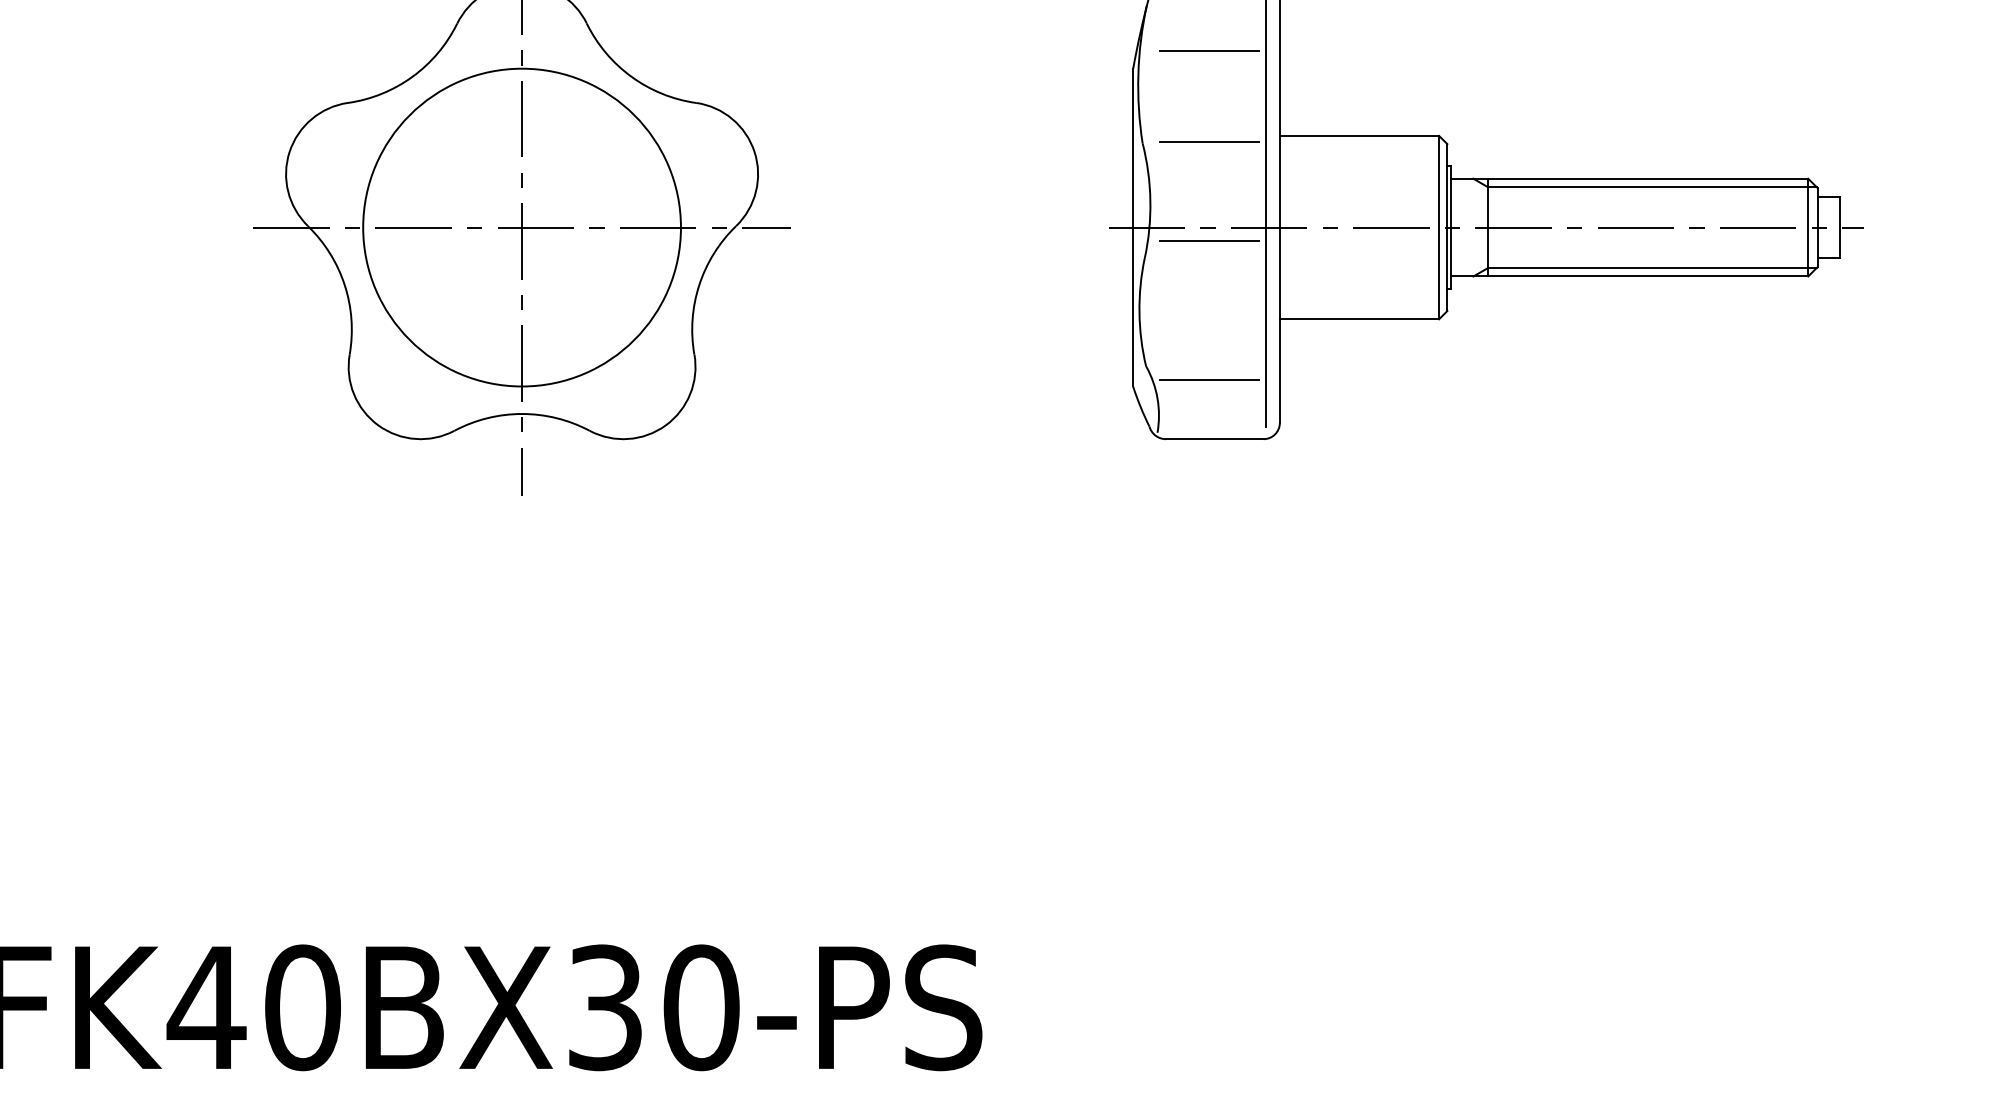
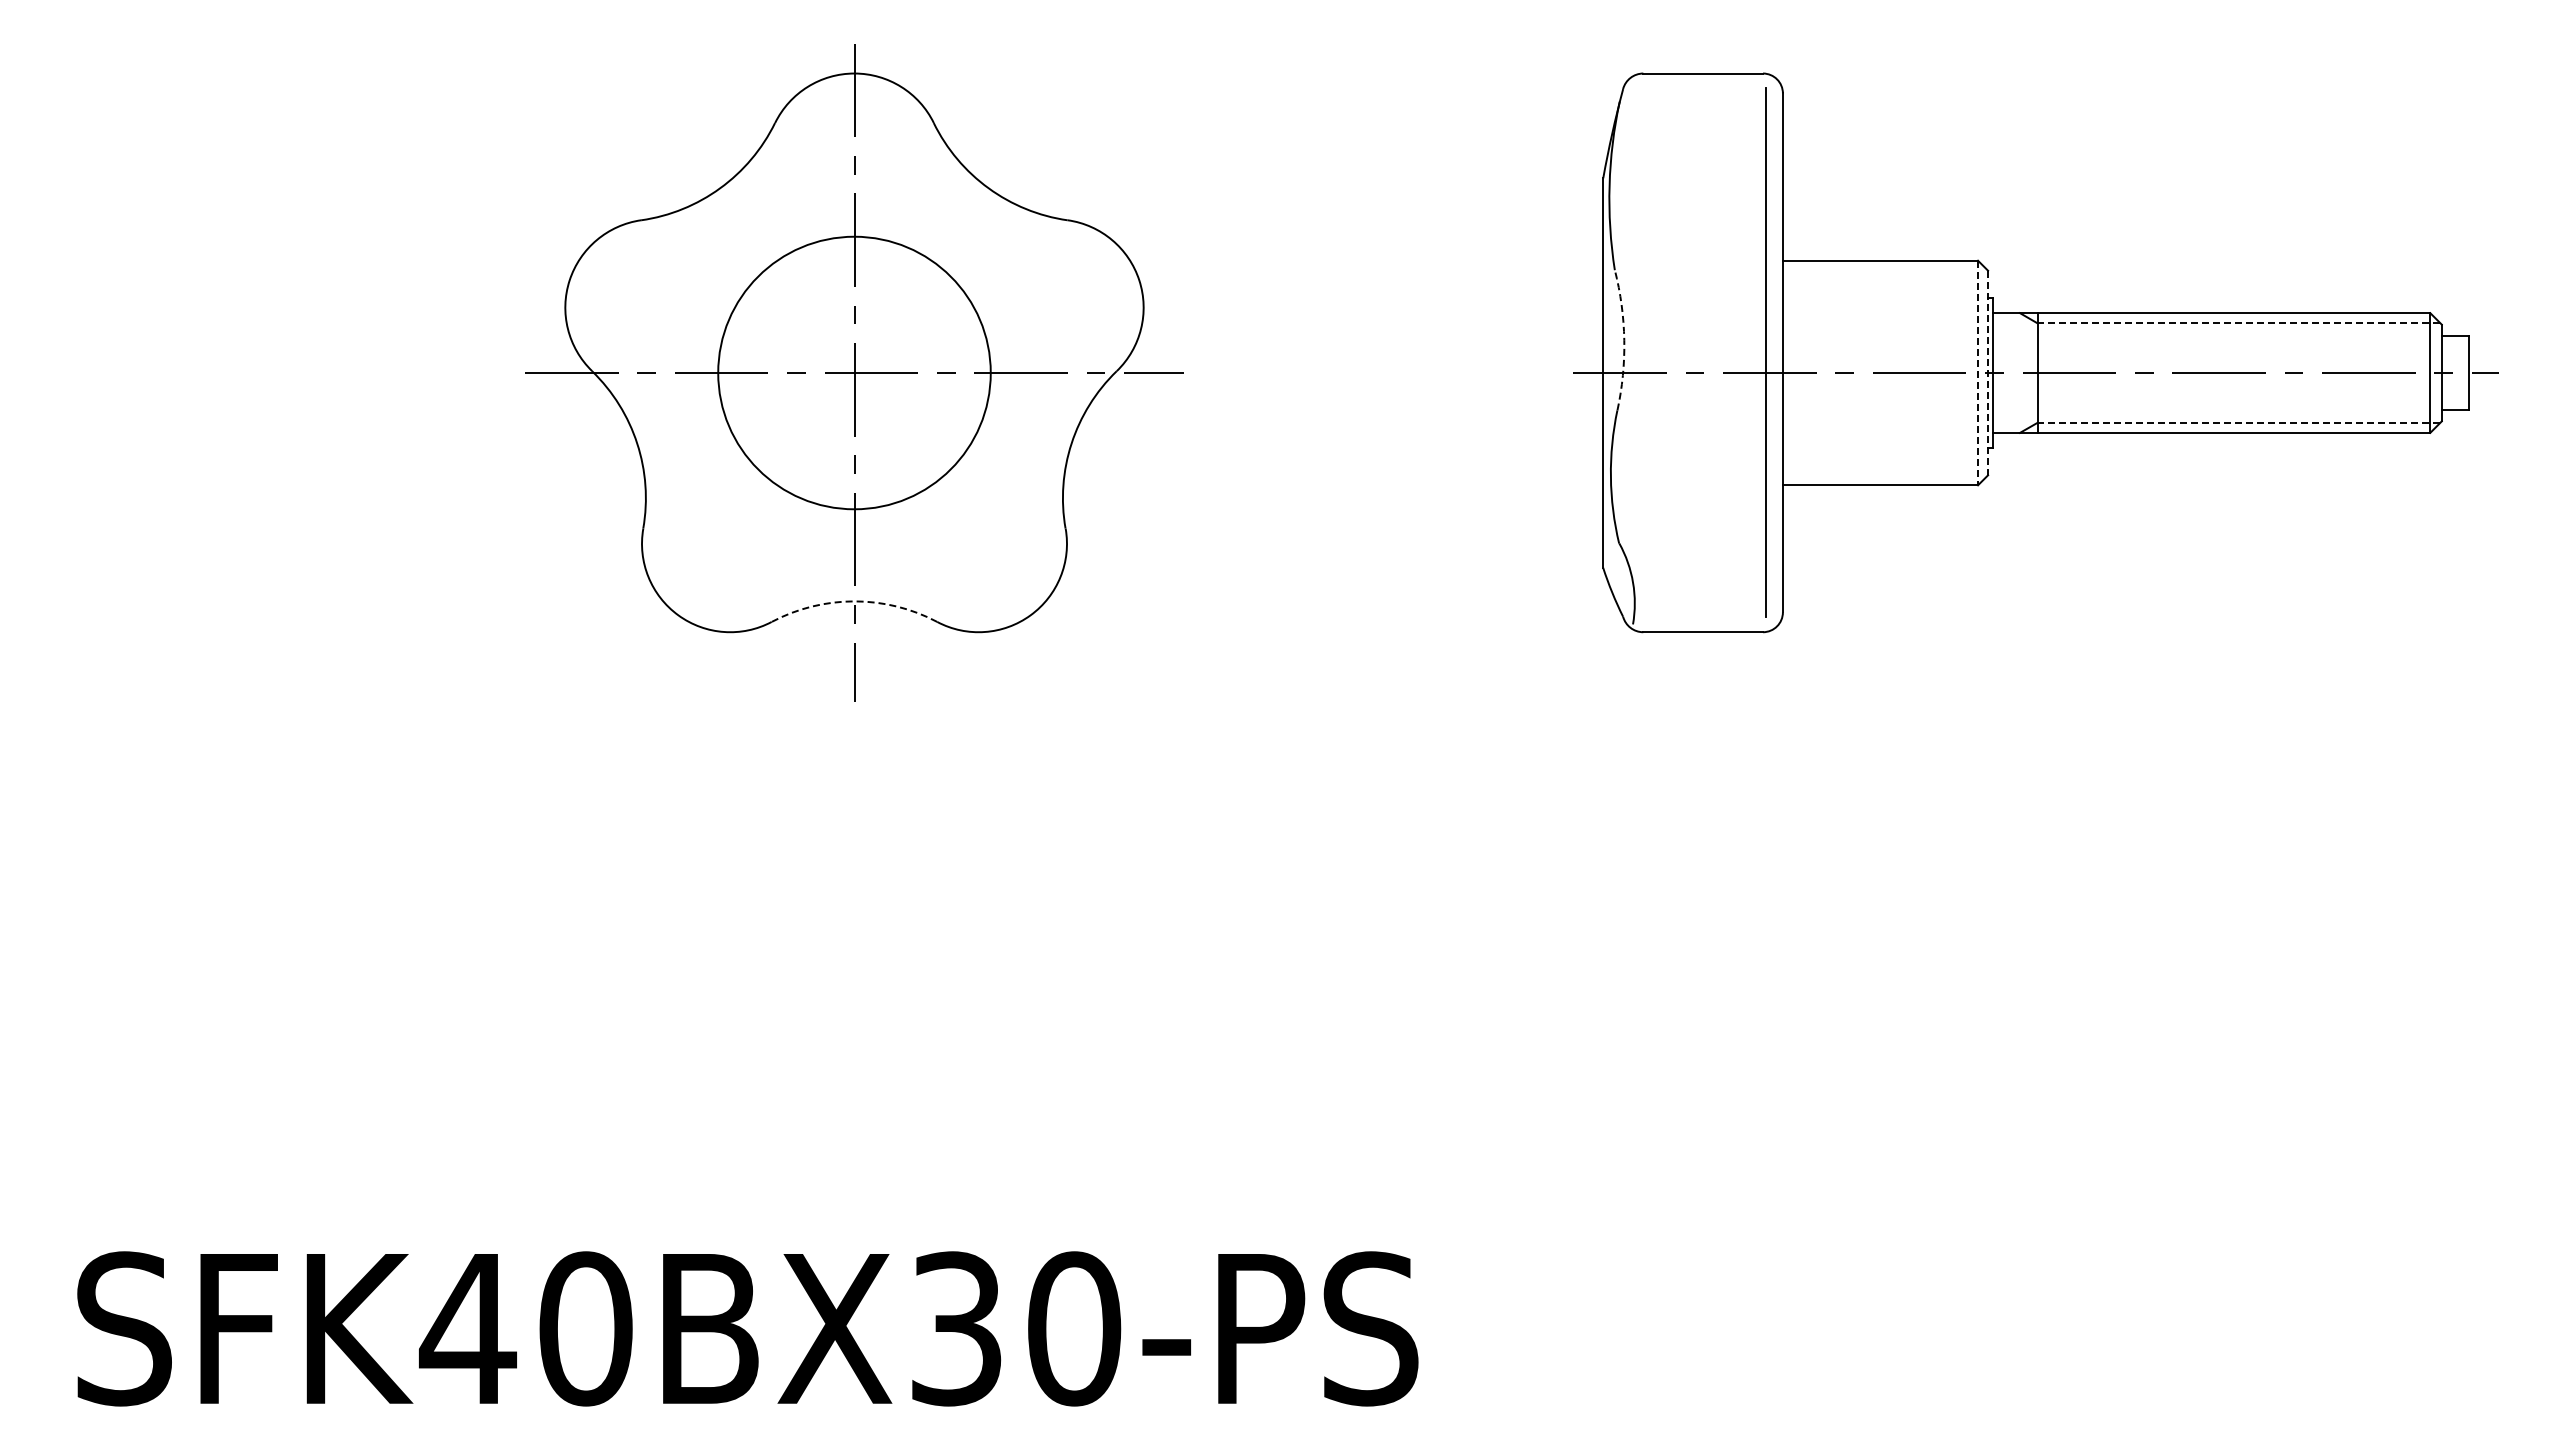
line: (1209, 50) -> (1696, 156), removed
line: (1209, 141) -> (1696, 267), removed
line: (1651, 187) -> (2238, 323), solid -> dashed
arc: (1150, 201) -> (1624, 340), solid -> dashed
circle: (522, 227) -> (854, 372), size x0.7
line: (1439, 227) -> (1978, 373), solid -> dashed
line: (1447, 227) -> (1988, 373), solid -> dashed
line: (1209, 241) -> (1696, 389), removed
line: (1651, 267) -> (2238, 422), solid -> dashed
line: (1209, 379) -> (1696, 559), removed
arc: (522, 414) -> (854, 601), solid -> dashed

